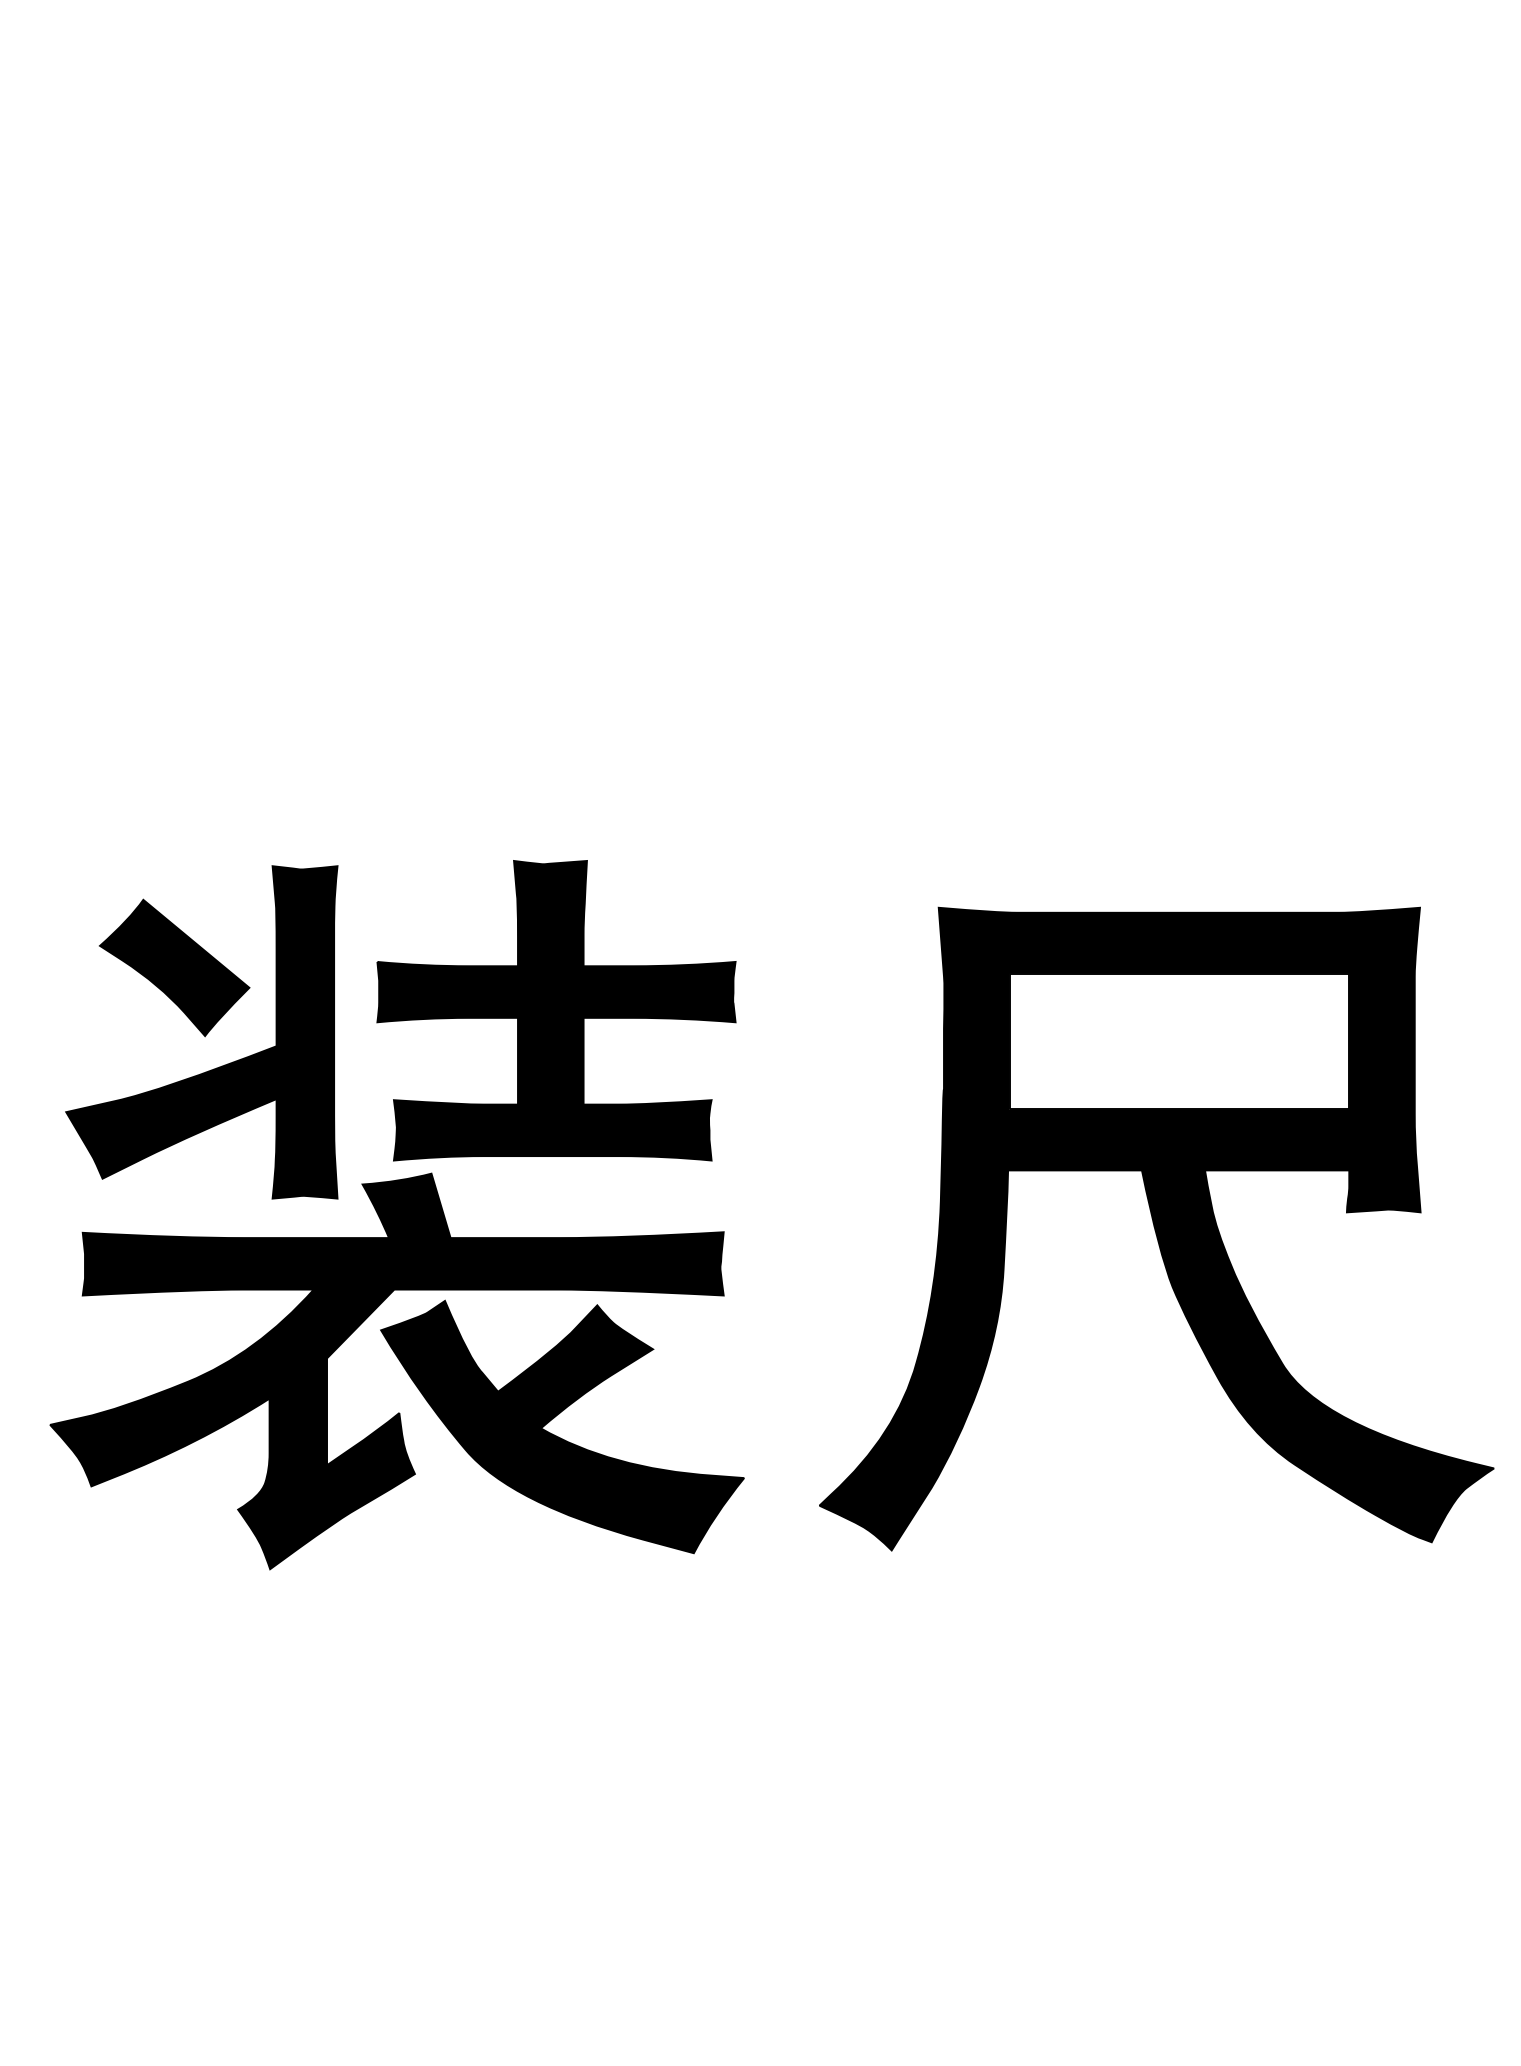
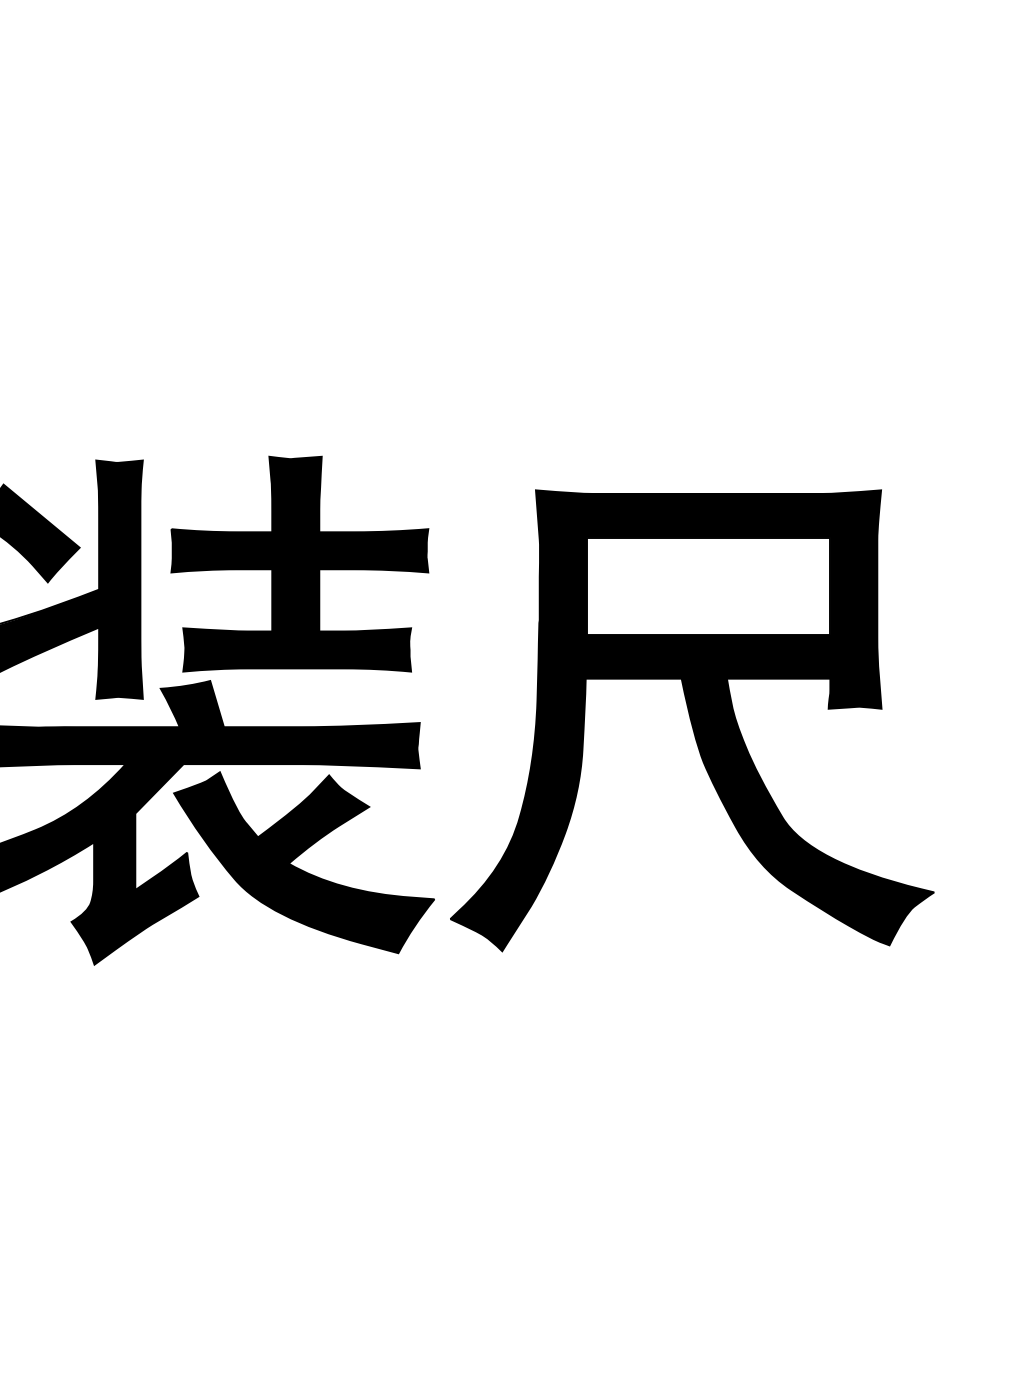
part: (1156, 1228) -> (692, 720), moved

